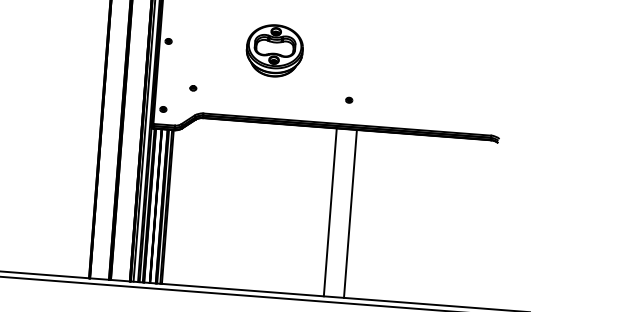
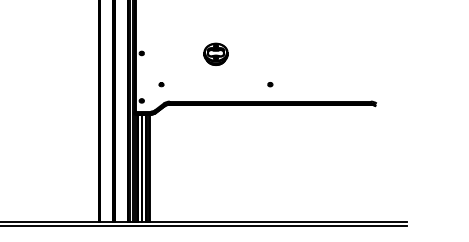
part: (273, 51) -> (215, 54), size x0.6
line: (330, 212) -> (263, 163), removed
line: (350, 214) -> (277, 163), removed

